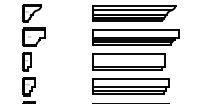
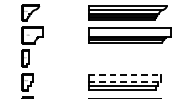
part: (128, 61) -> (122, 58), removed
line: (131, 78) -> (125, 74), solid -> dashed
line: (131, 86) -> (125, 82), solid -> dashed

